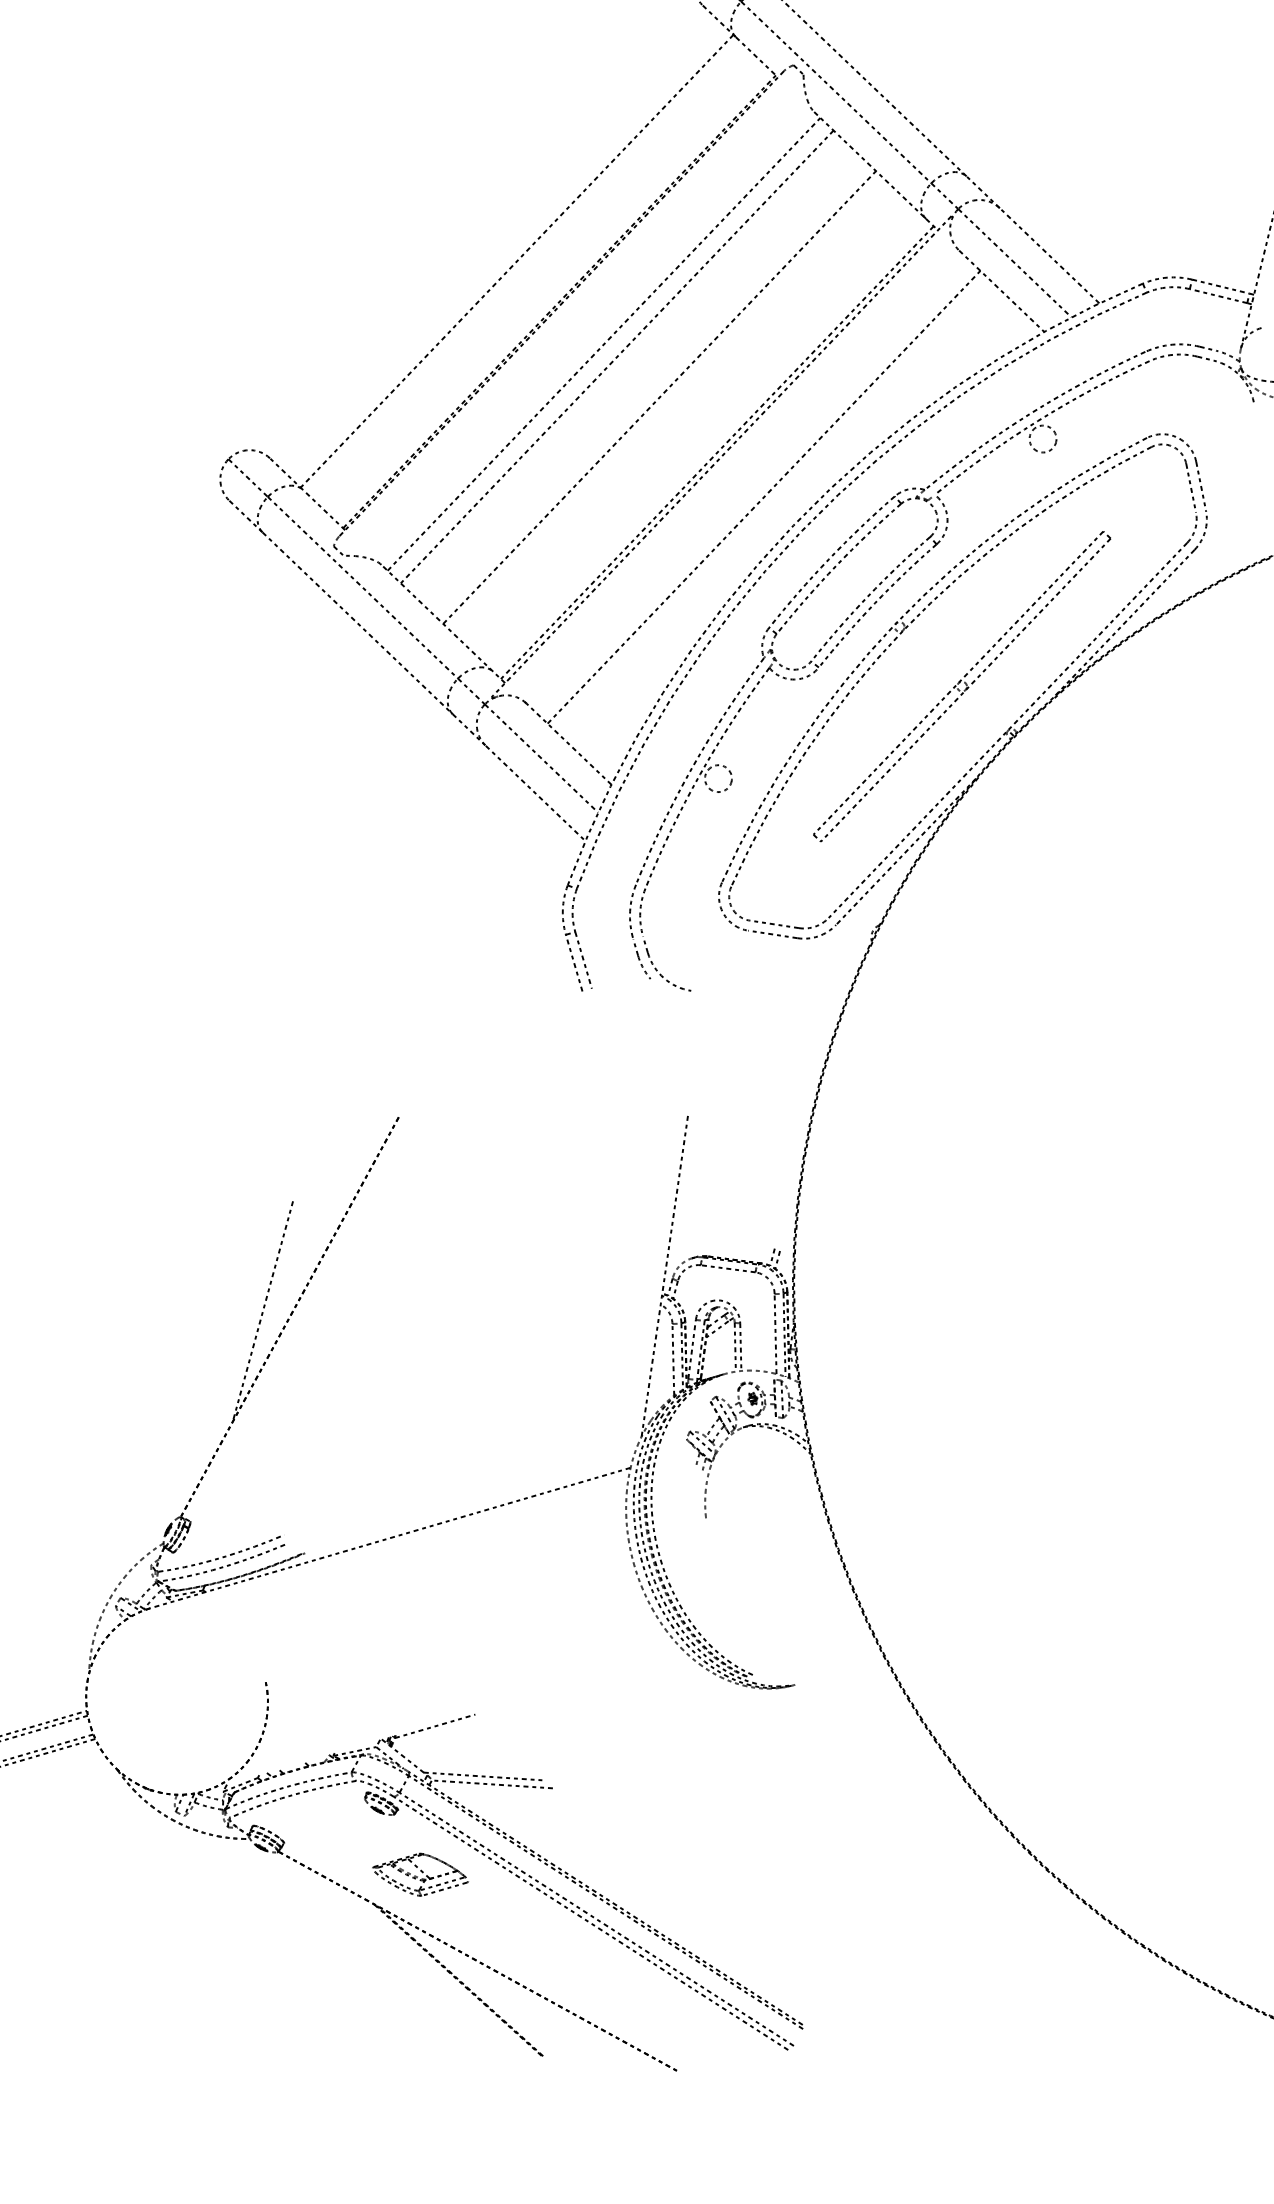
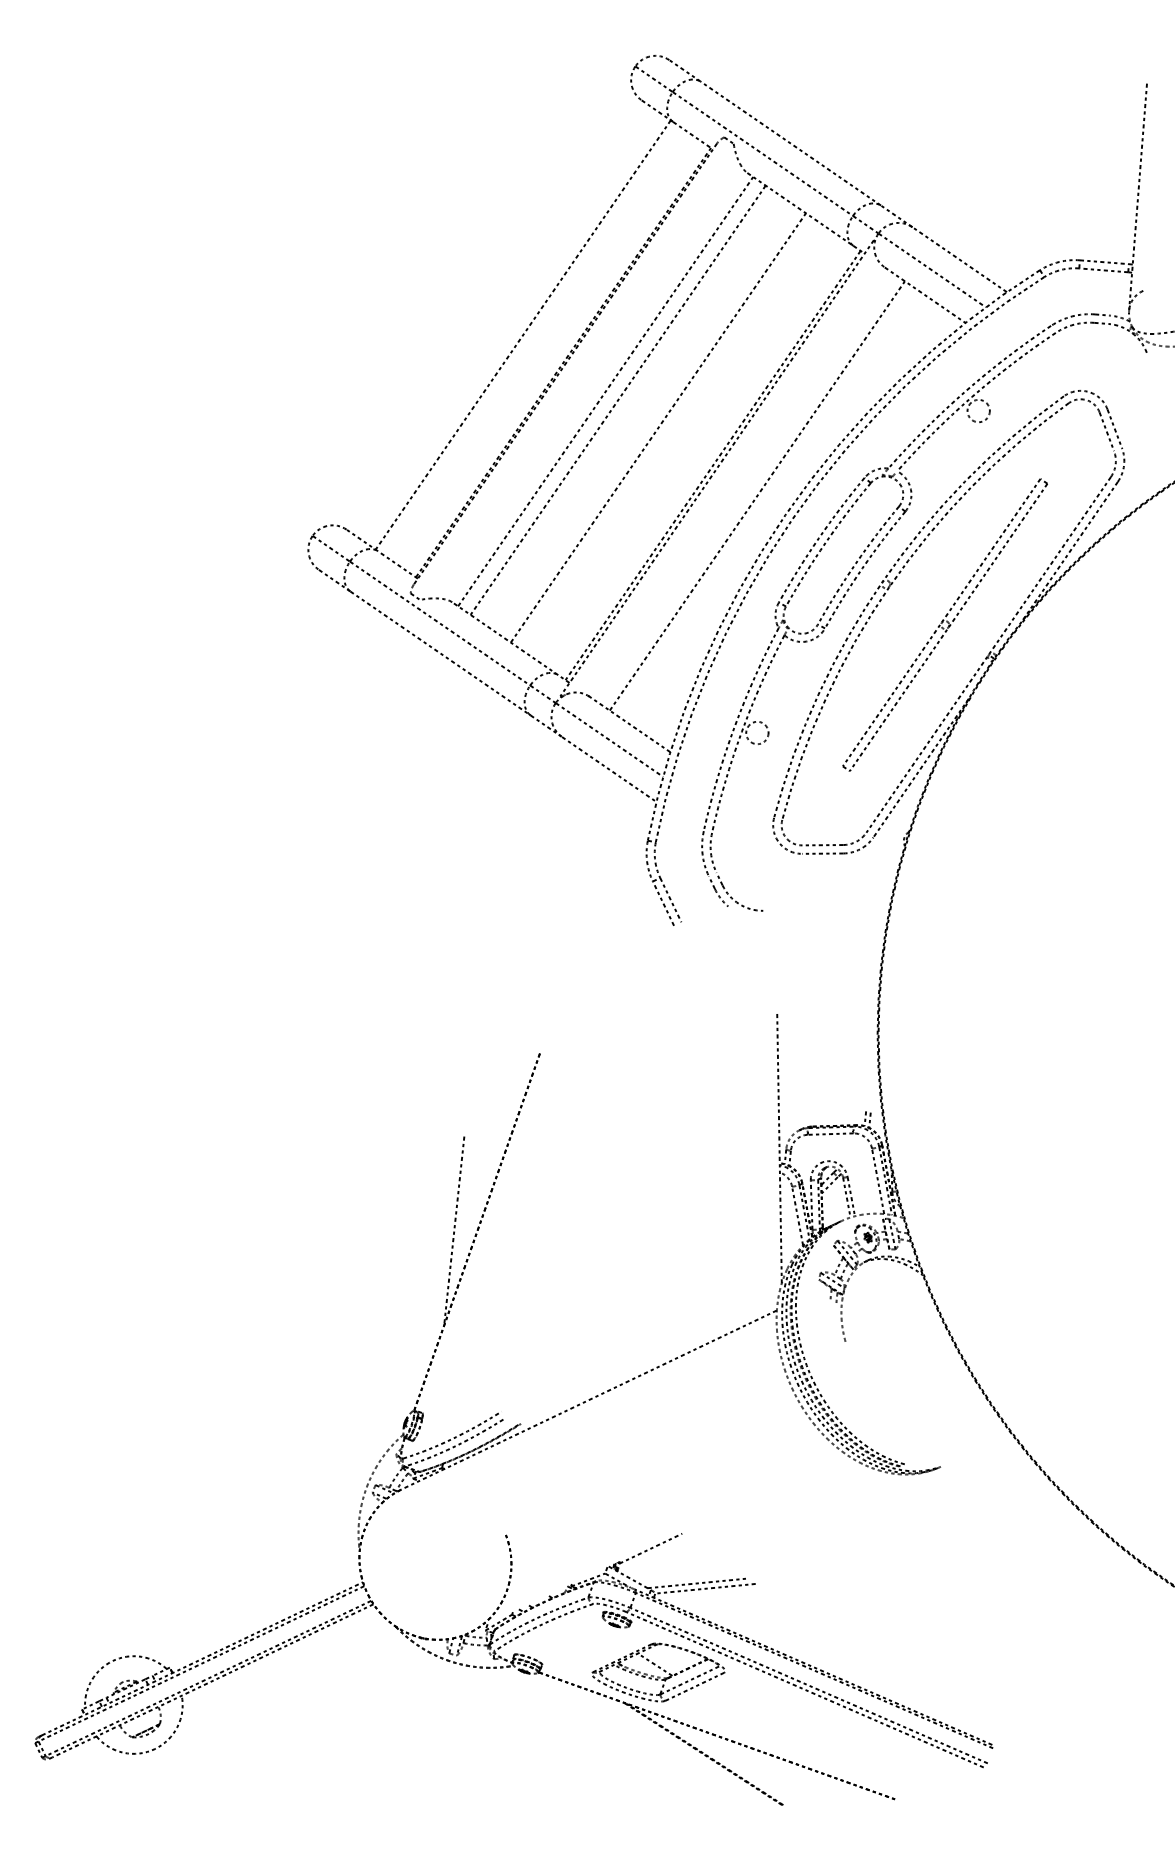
part: (420, 1874) -> (658, 1672), size x1.67

